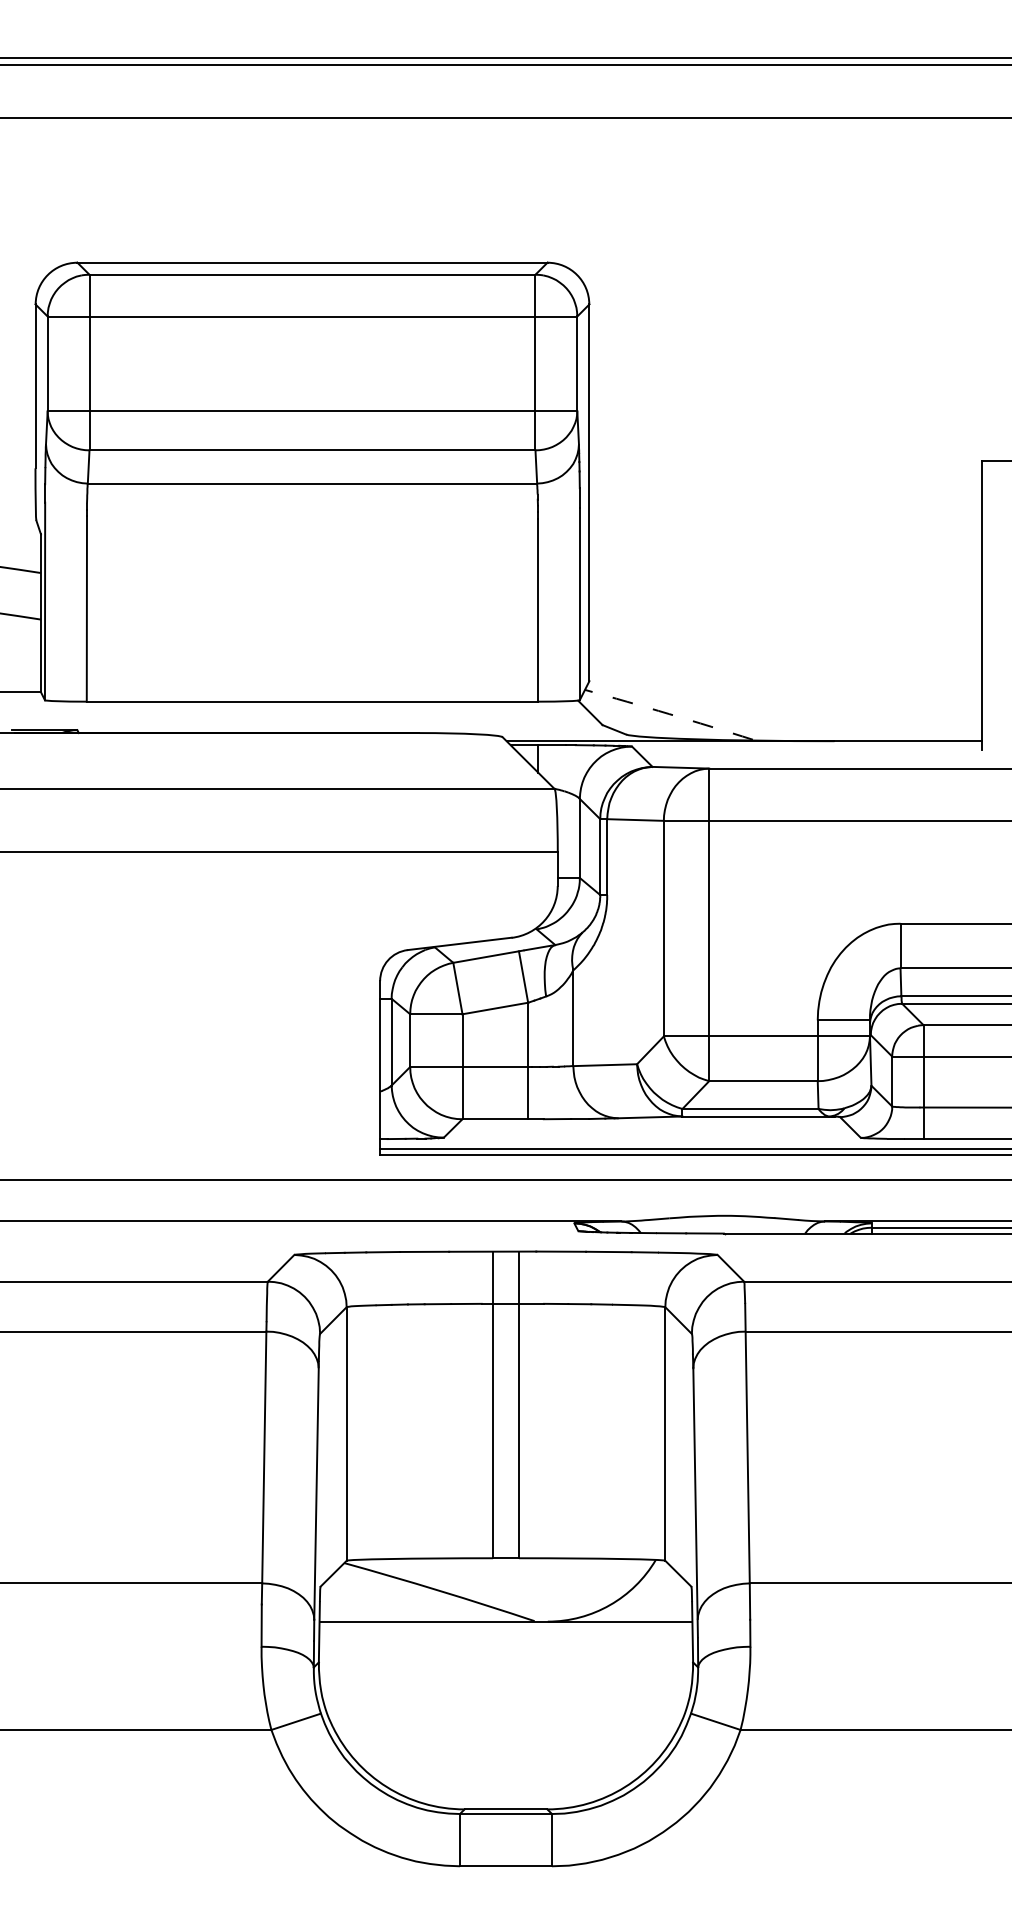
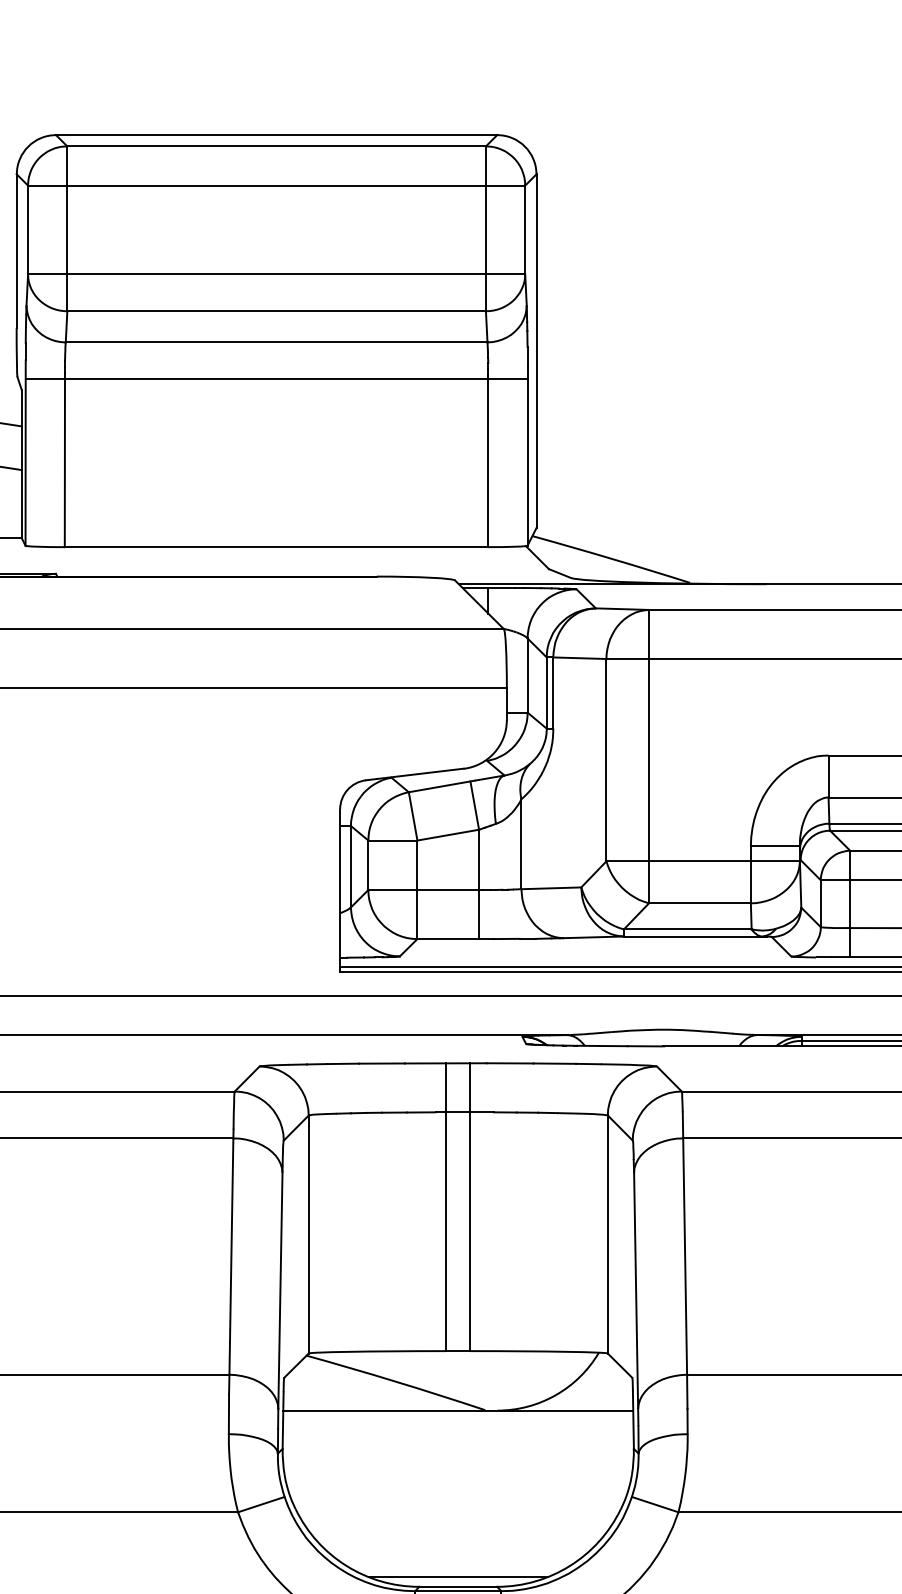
line: (311, 522) -> (275, 378), added
arc: (669, 714) -> (611, 559), dashed -> solid
line: (505, 1799) -> (457, 1577), added

